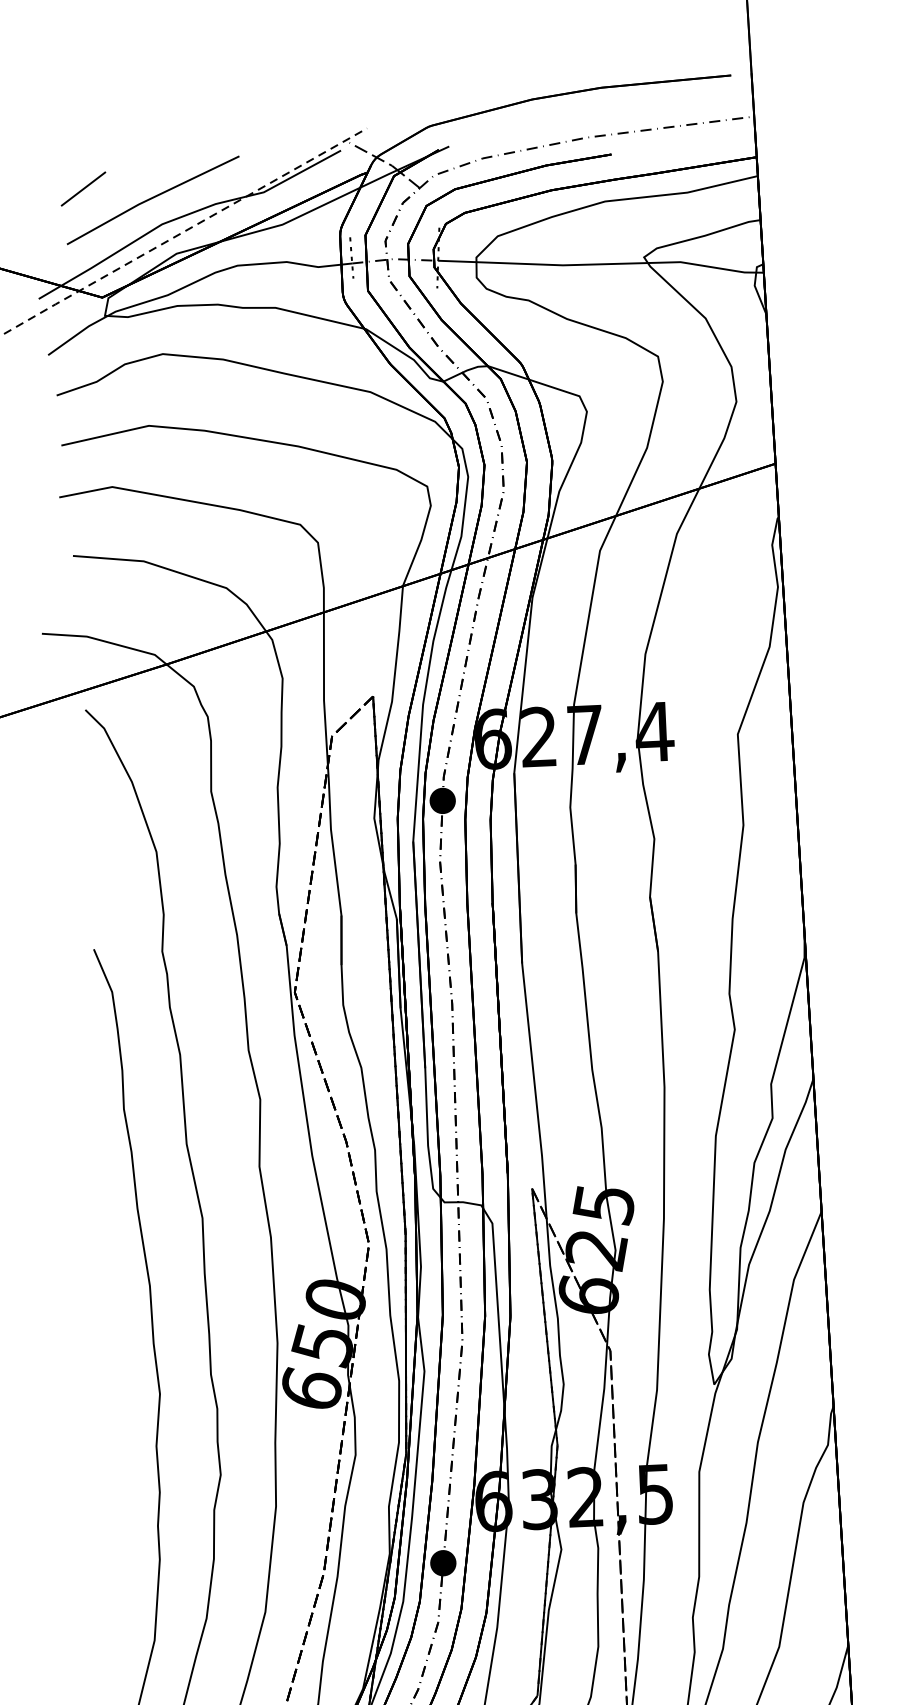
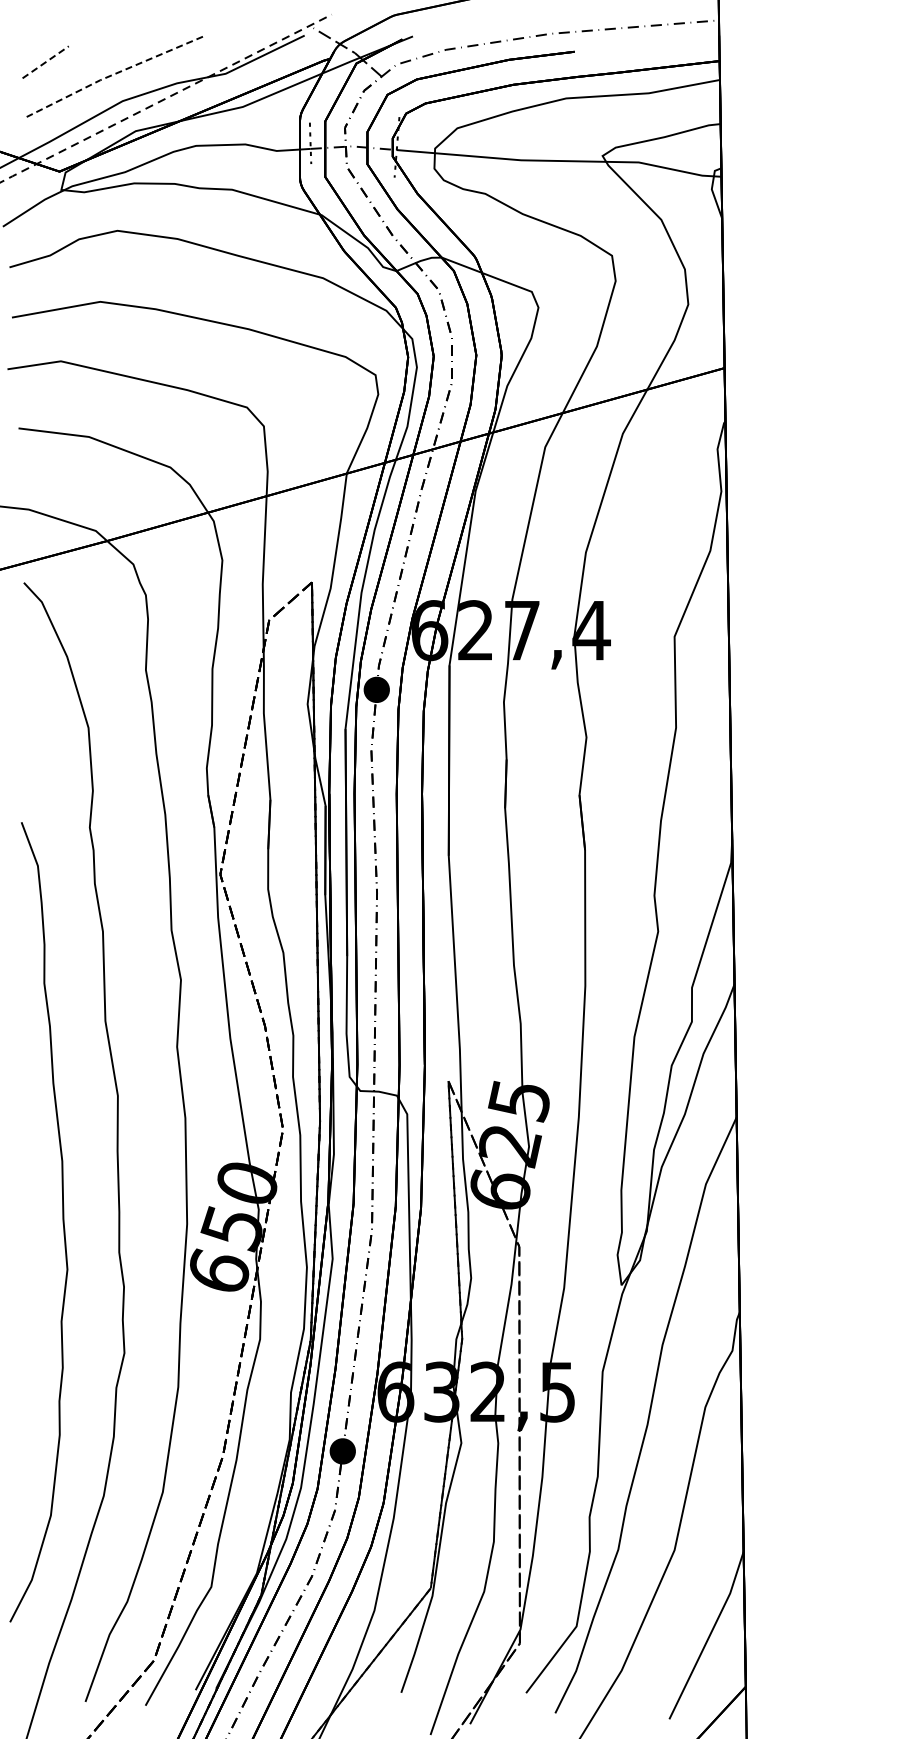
line: (84, 189) -> (46, 62), solid -> dashed
line: (151, 198) -> (113, 74), solid -> dashed

